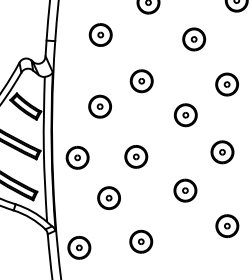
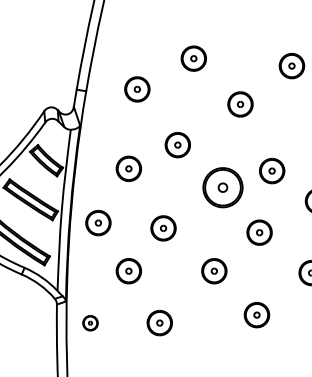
part: (227, 84) -> (272, 170), moved
part: (185, 115) -> (222, 187), size x1.6
part: (79, 248) -> (90, 323), size x0.6

